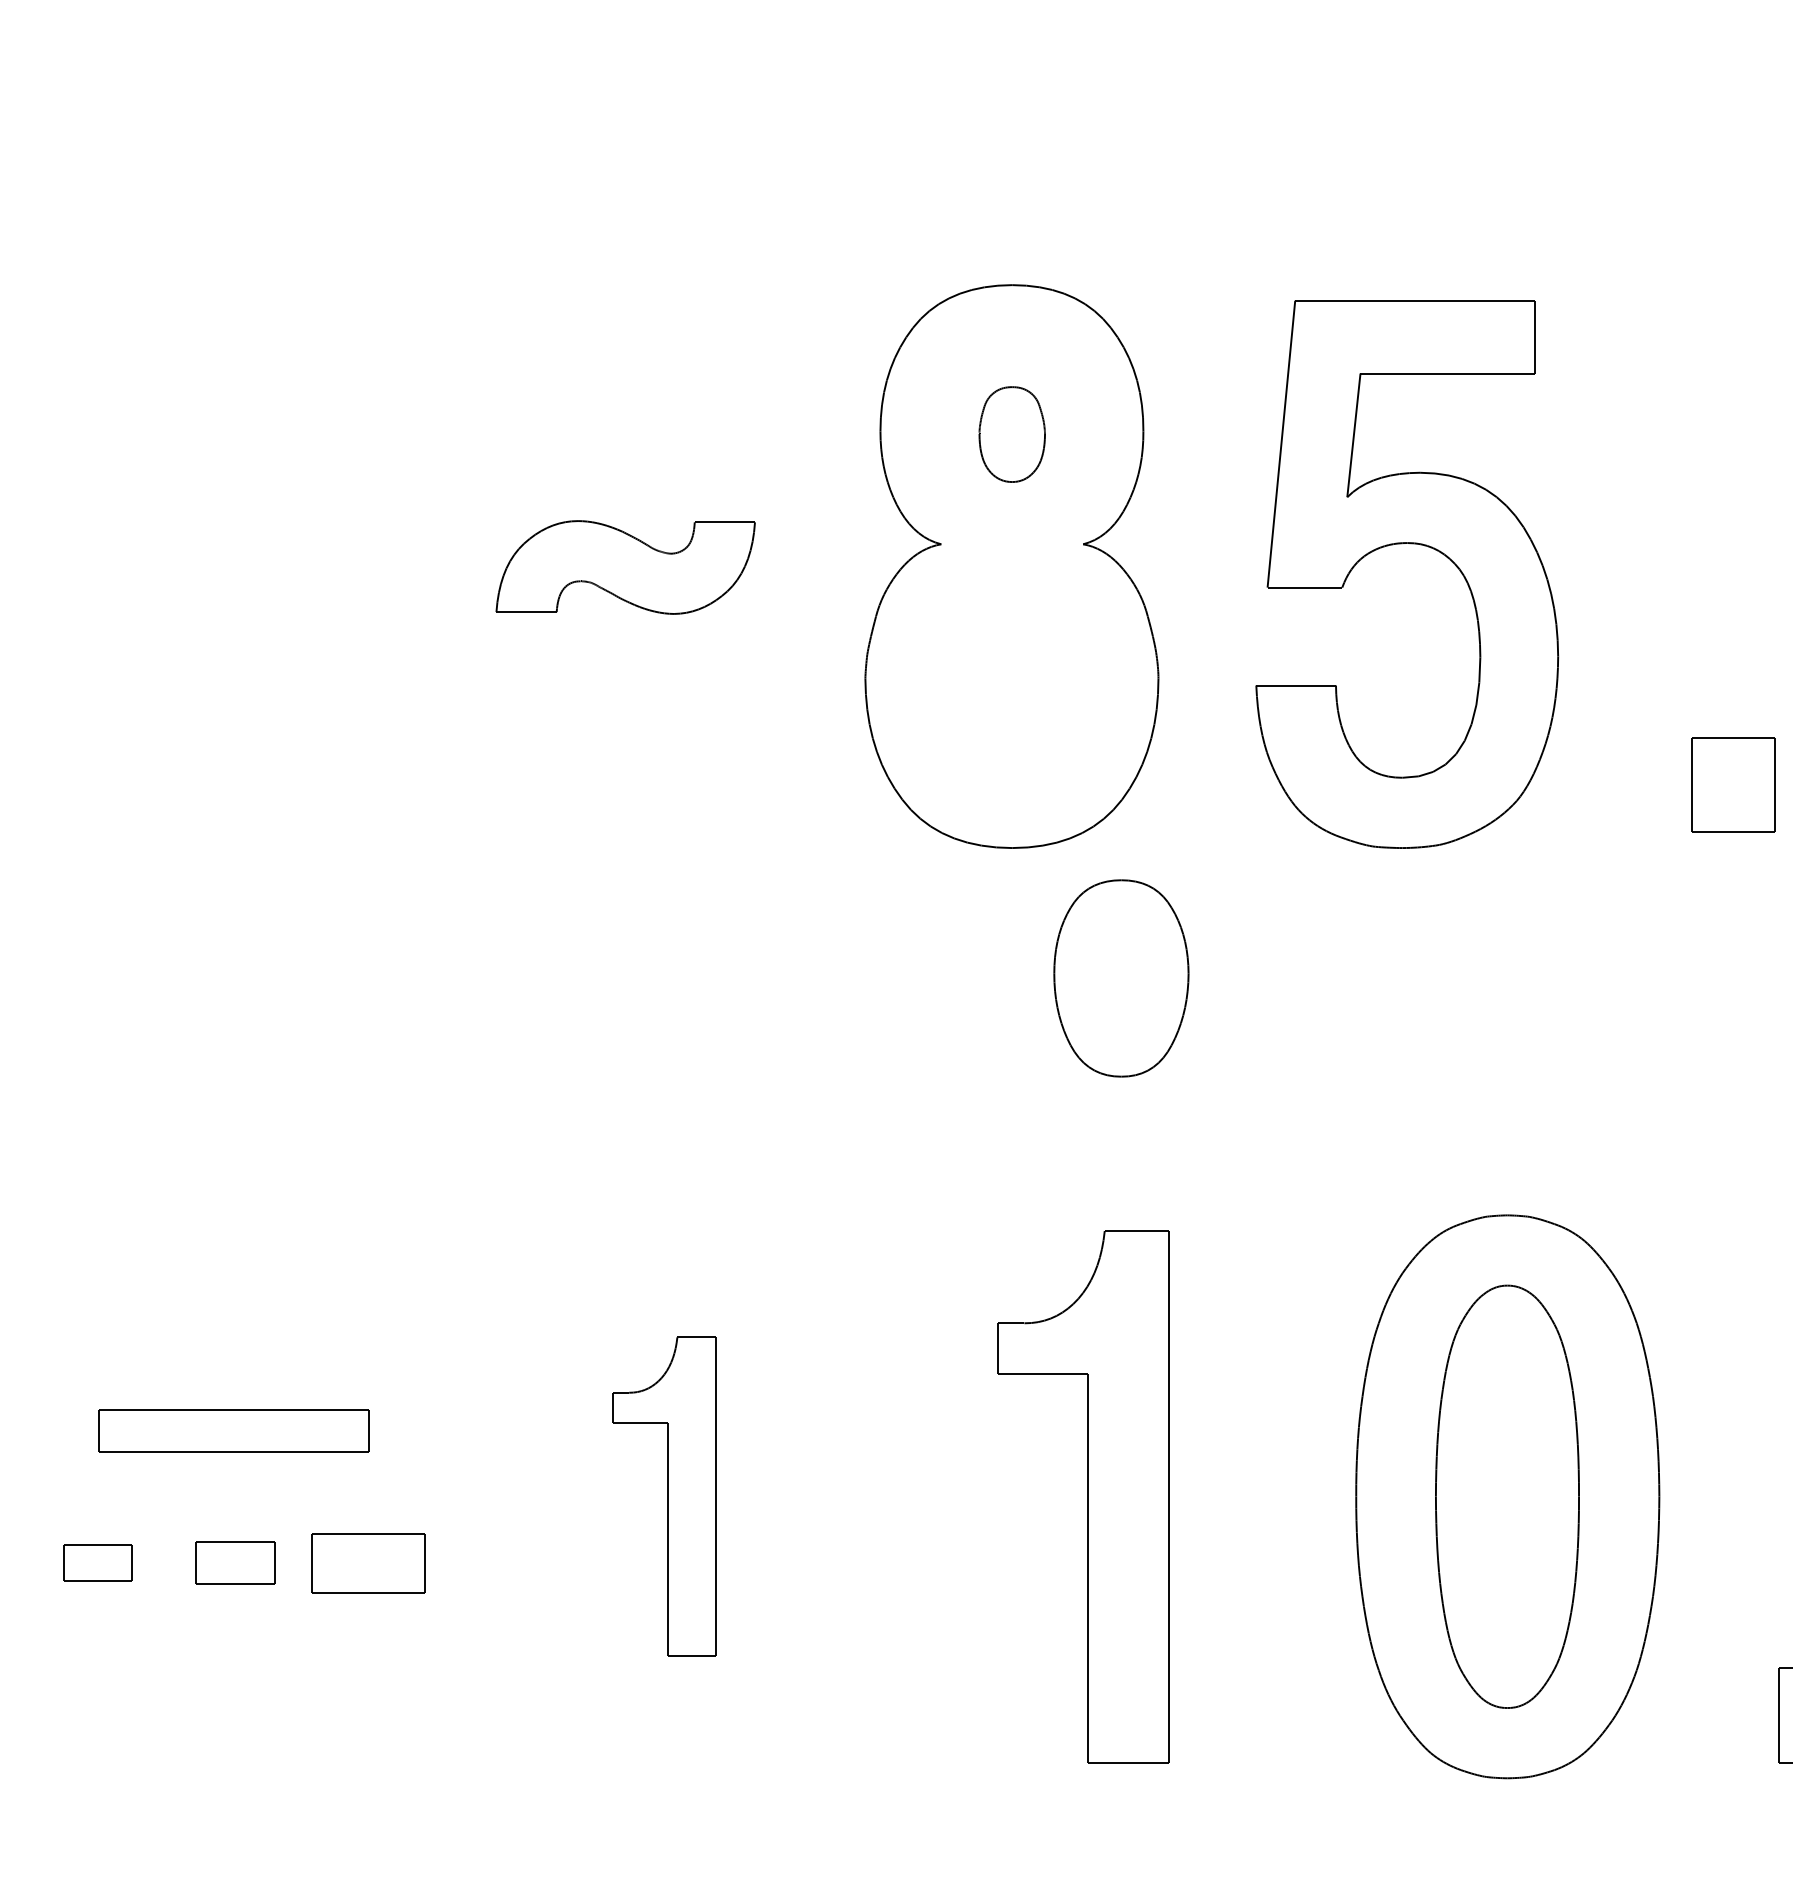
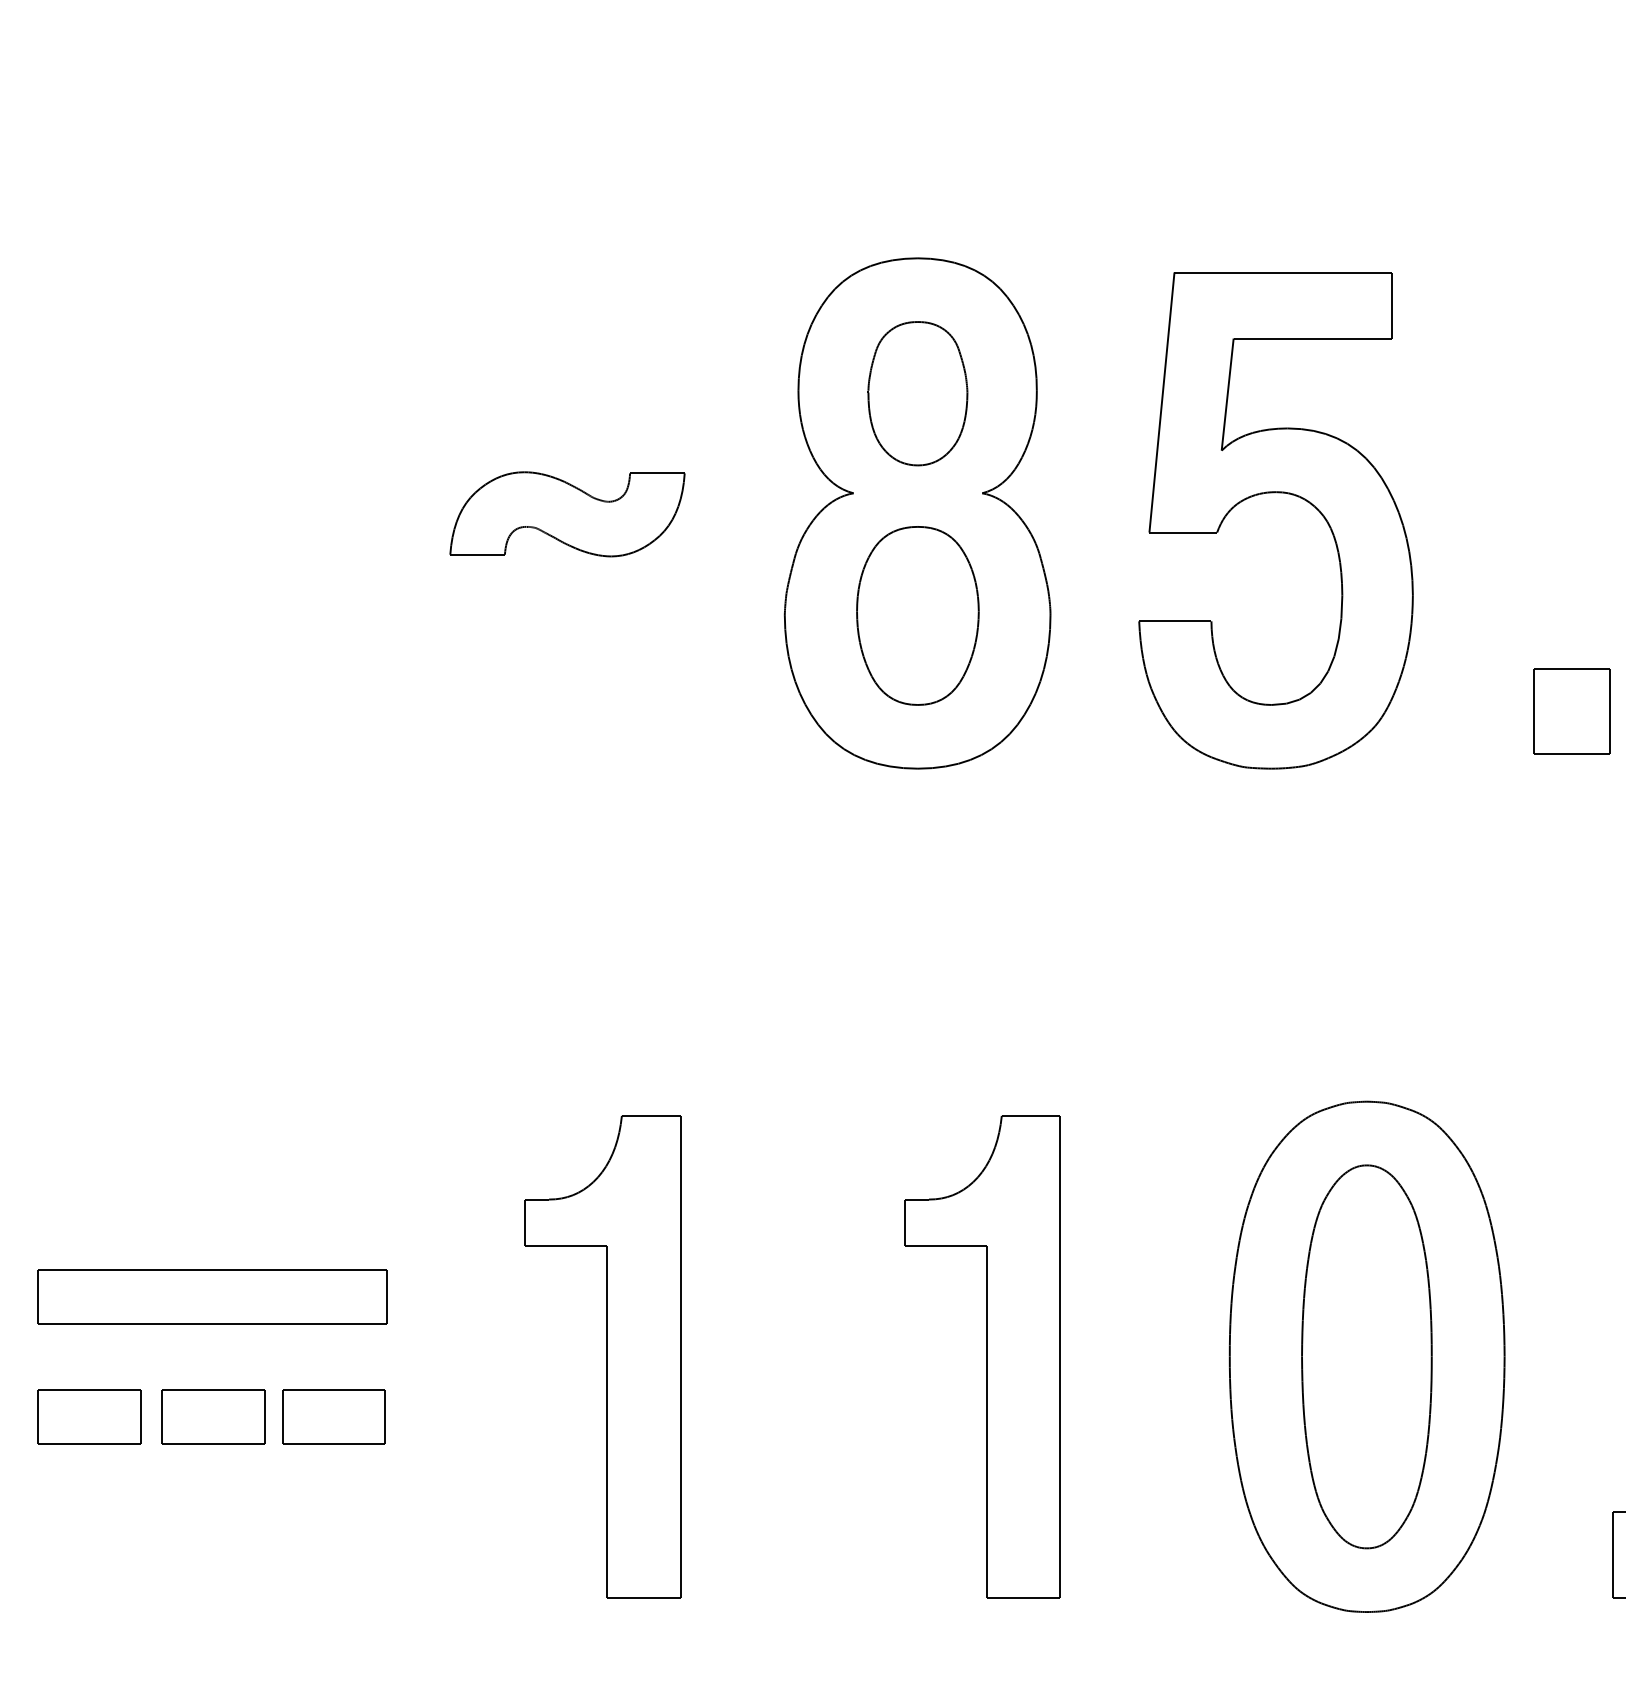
part: (1011, 434) -> (917, 393), size x1.67
part: (1120, 978) -> (917, 615), moved
part: (234, 1430) -> (212, 1296), size x1.43
part: (664, 1496) -> (602, 1356), size x1.67
part: (98, 1562) -> (89, 1416), size x1.67
part: (235, 1562) -> (213, 1416), size x1.43

